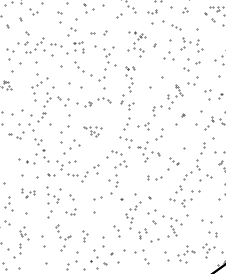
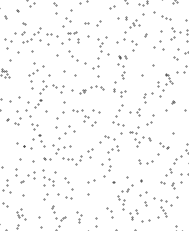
part: (136, 43) -> (128, 33), size x1.43
part: (92, 131) -> (86, 117), size x1.67
part: (27, 192) -> (24, 175), size x1.67
part: (70, 211) -> (65, 193), size x1.67

